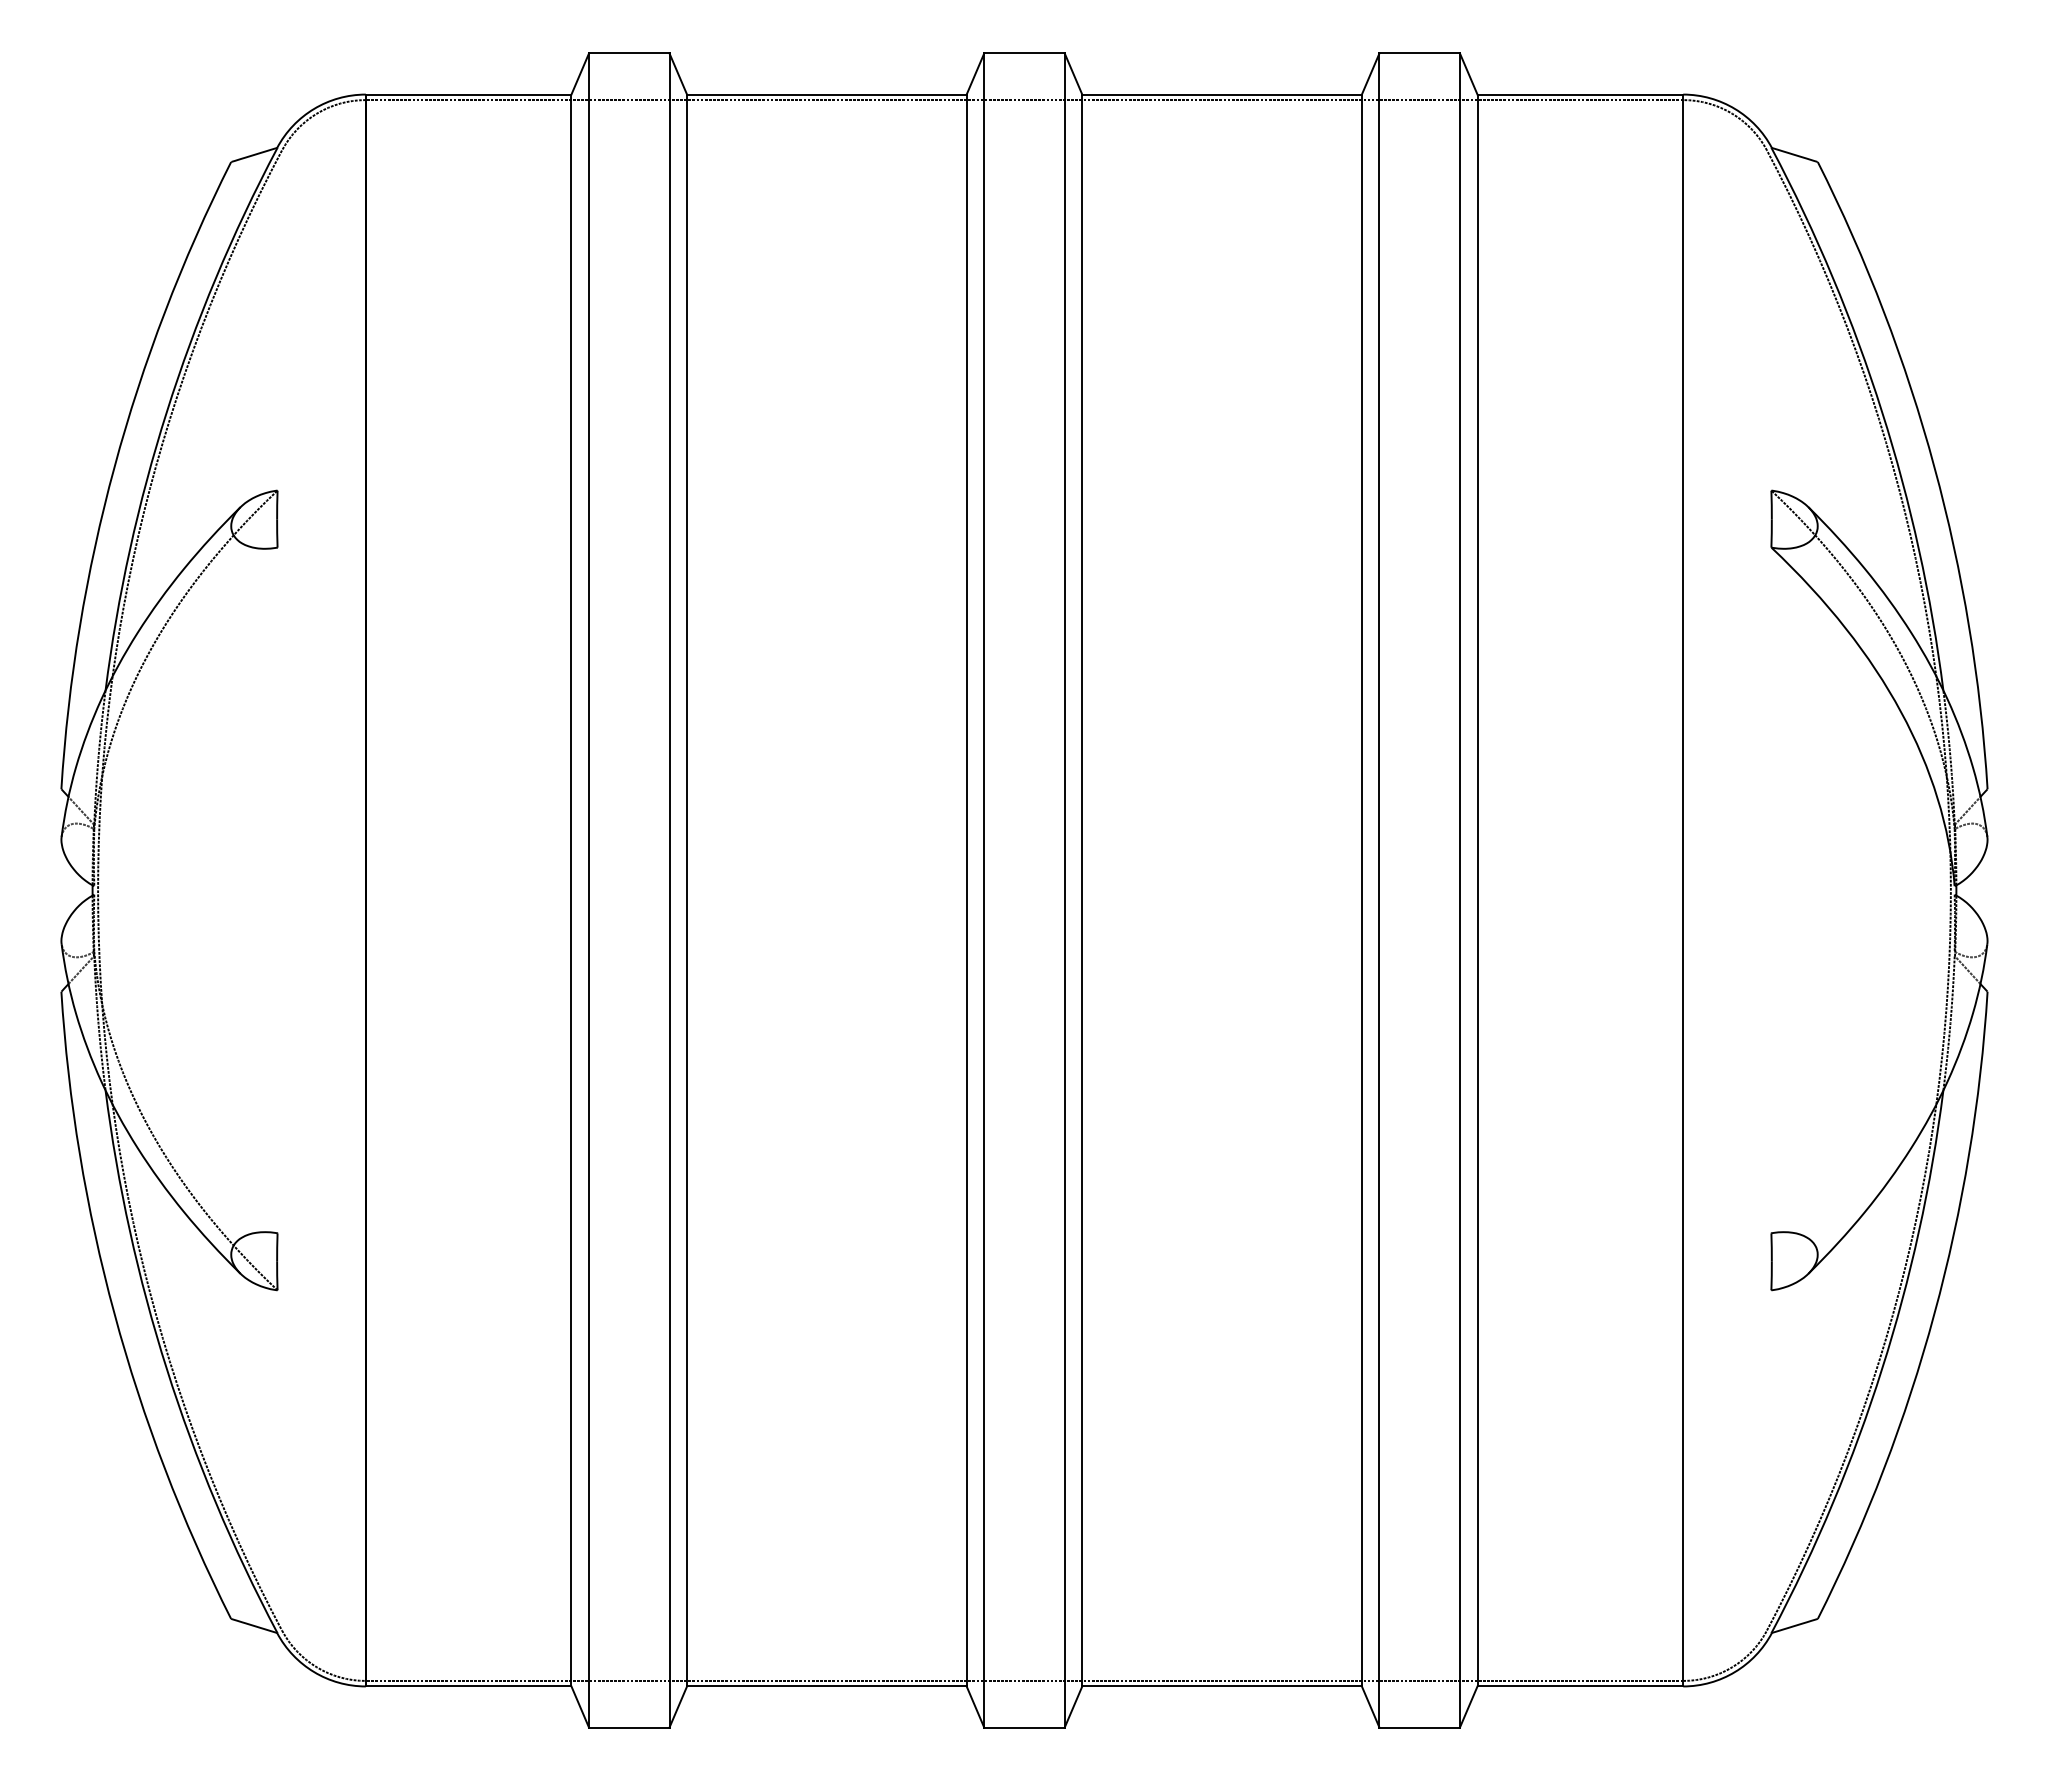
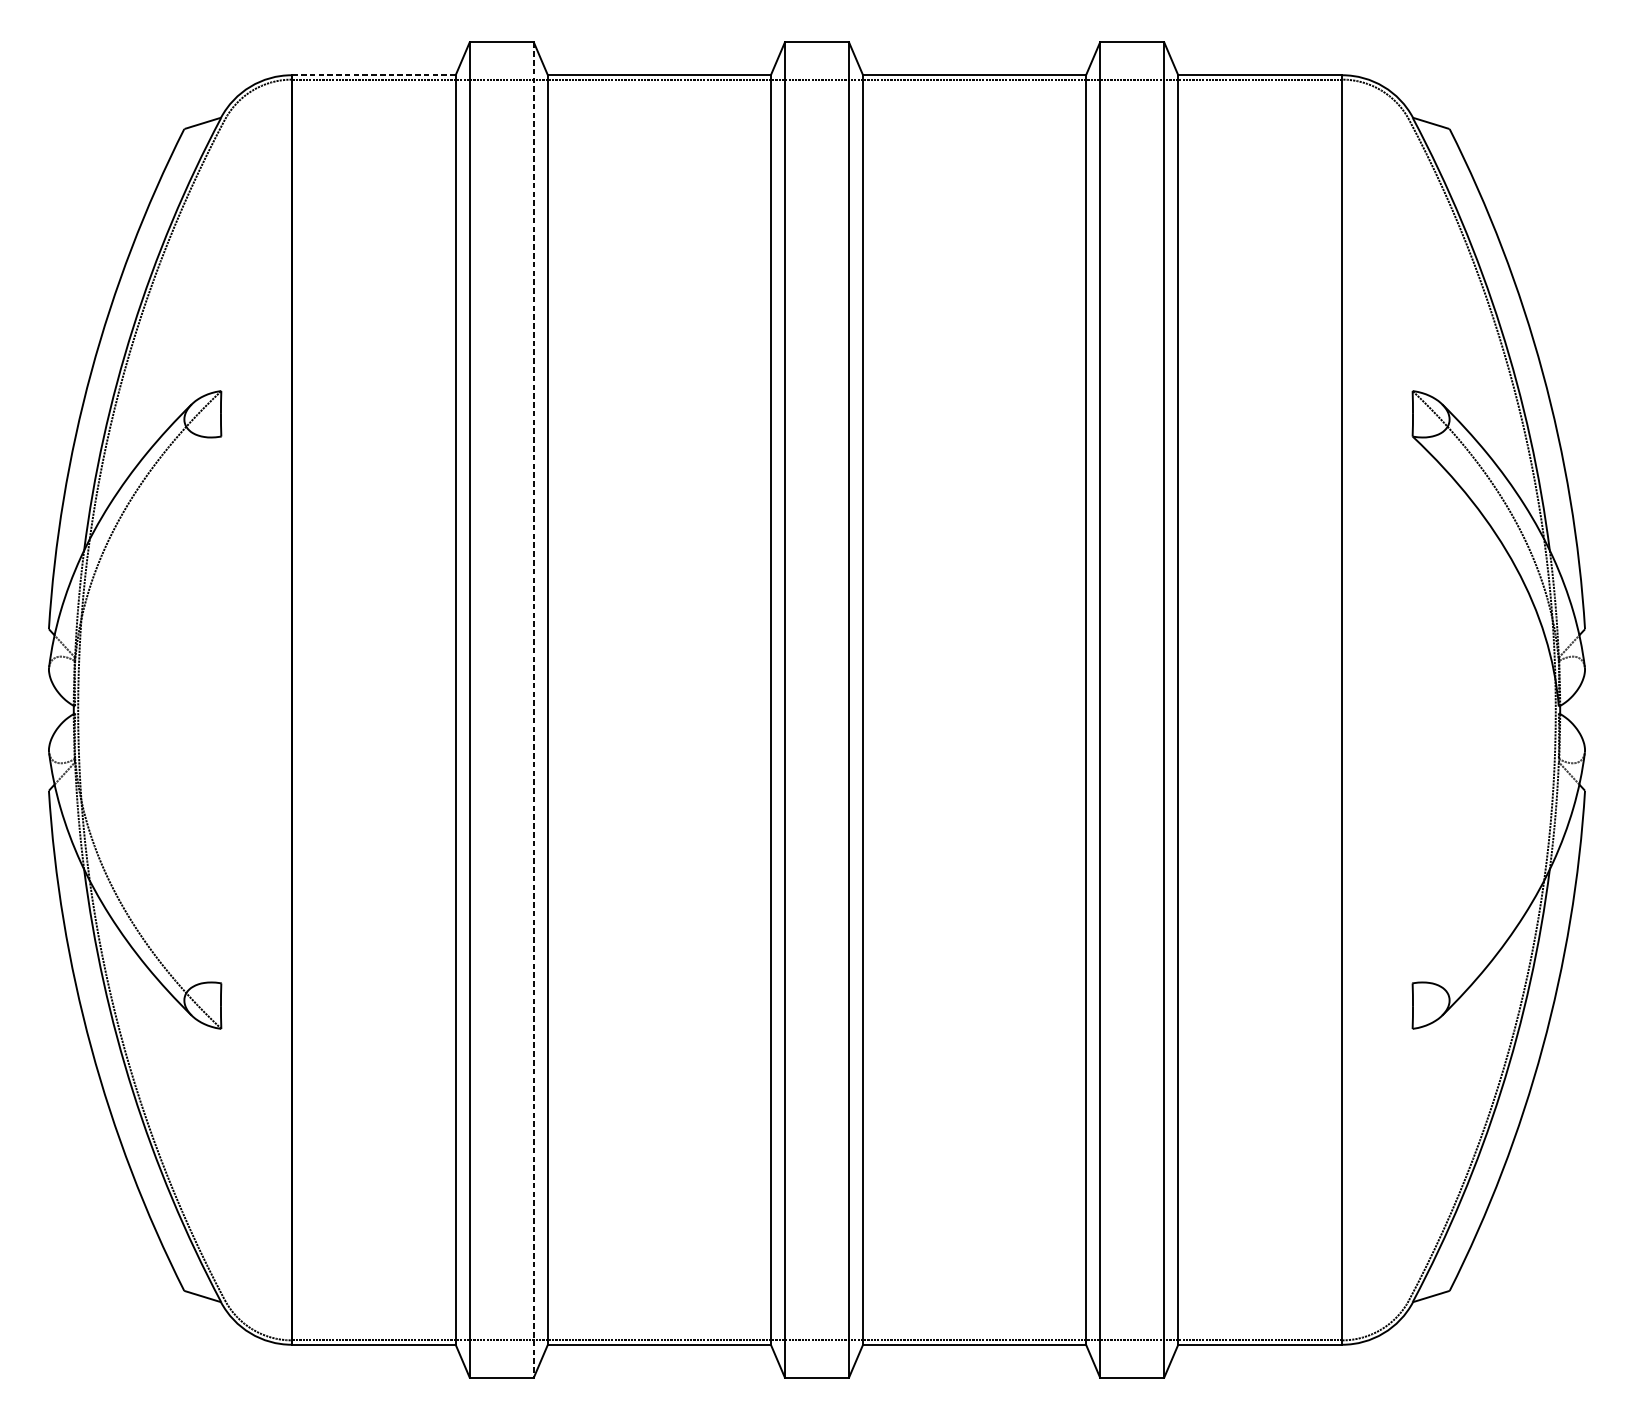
line: (468, 94) -> (373, 75), solid -> dashed
line: (669, 891) -> (533, 710), solid -> dashed

